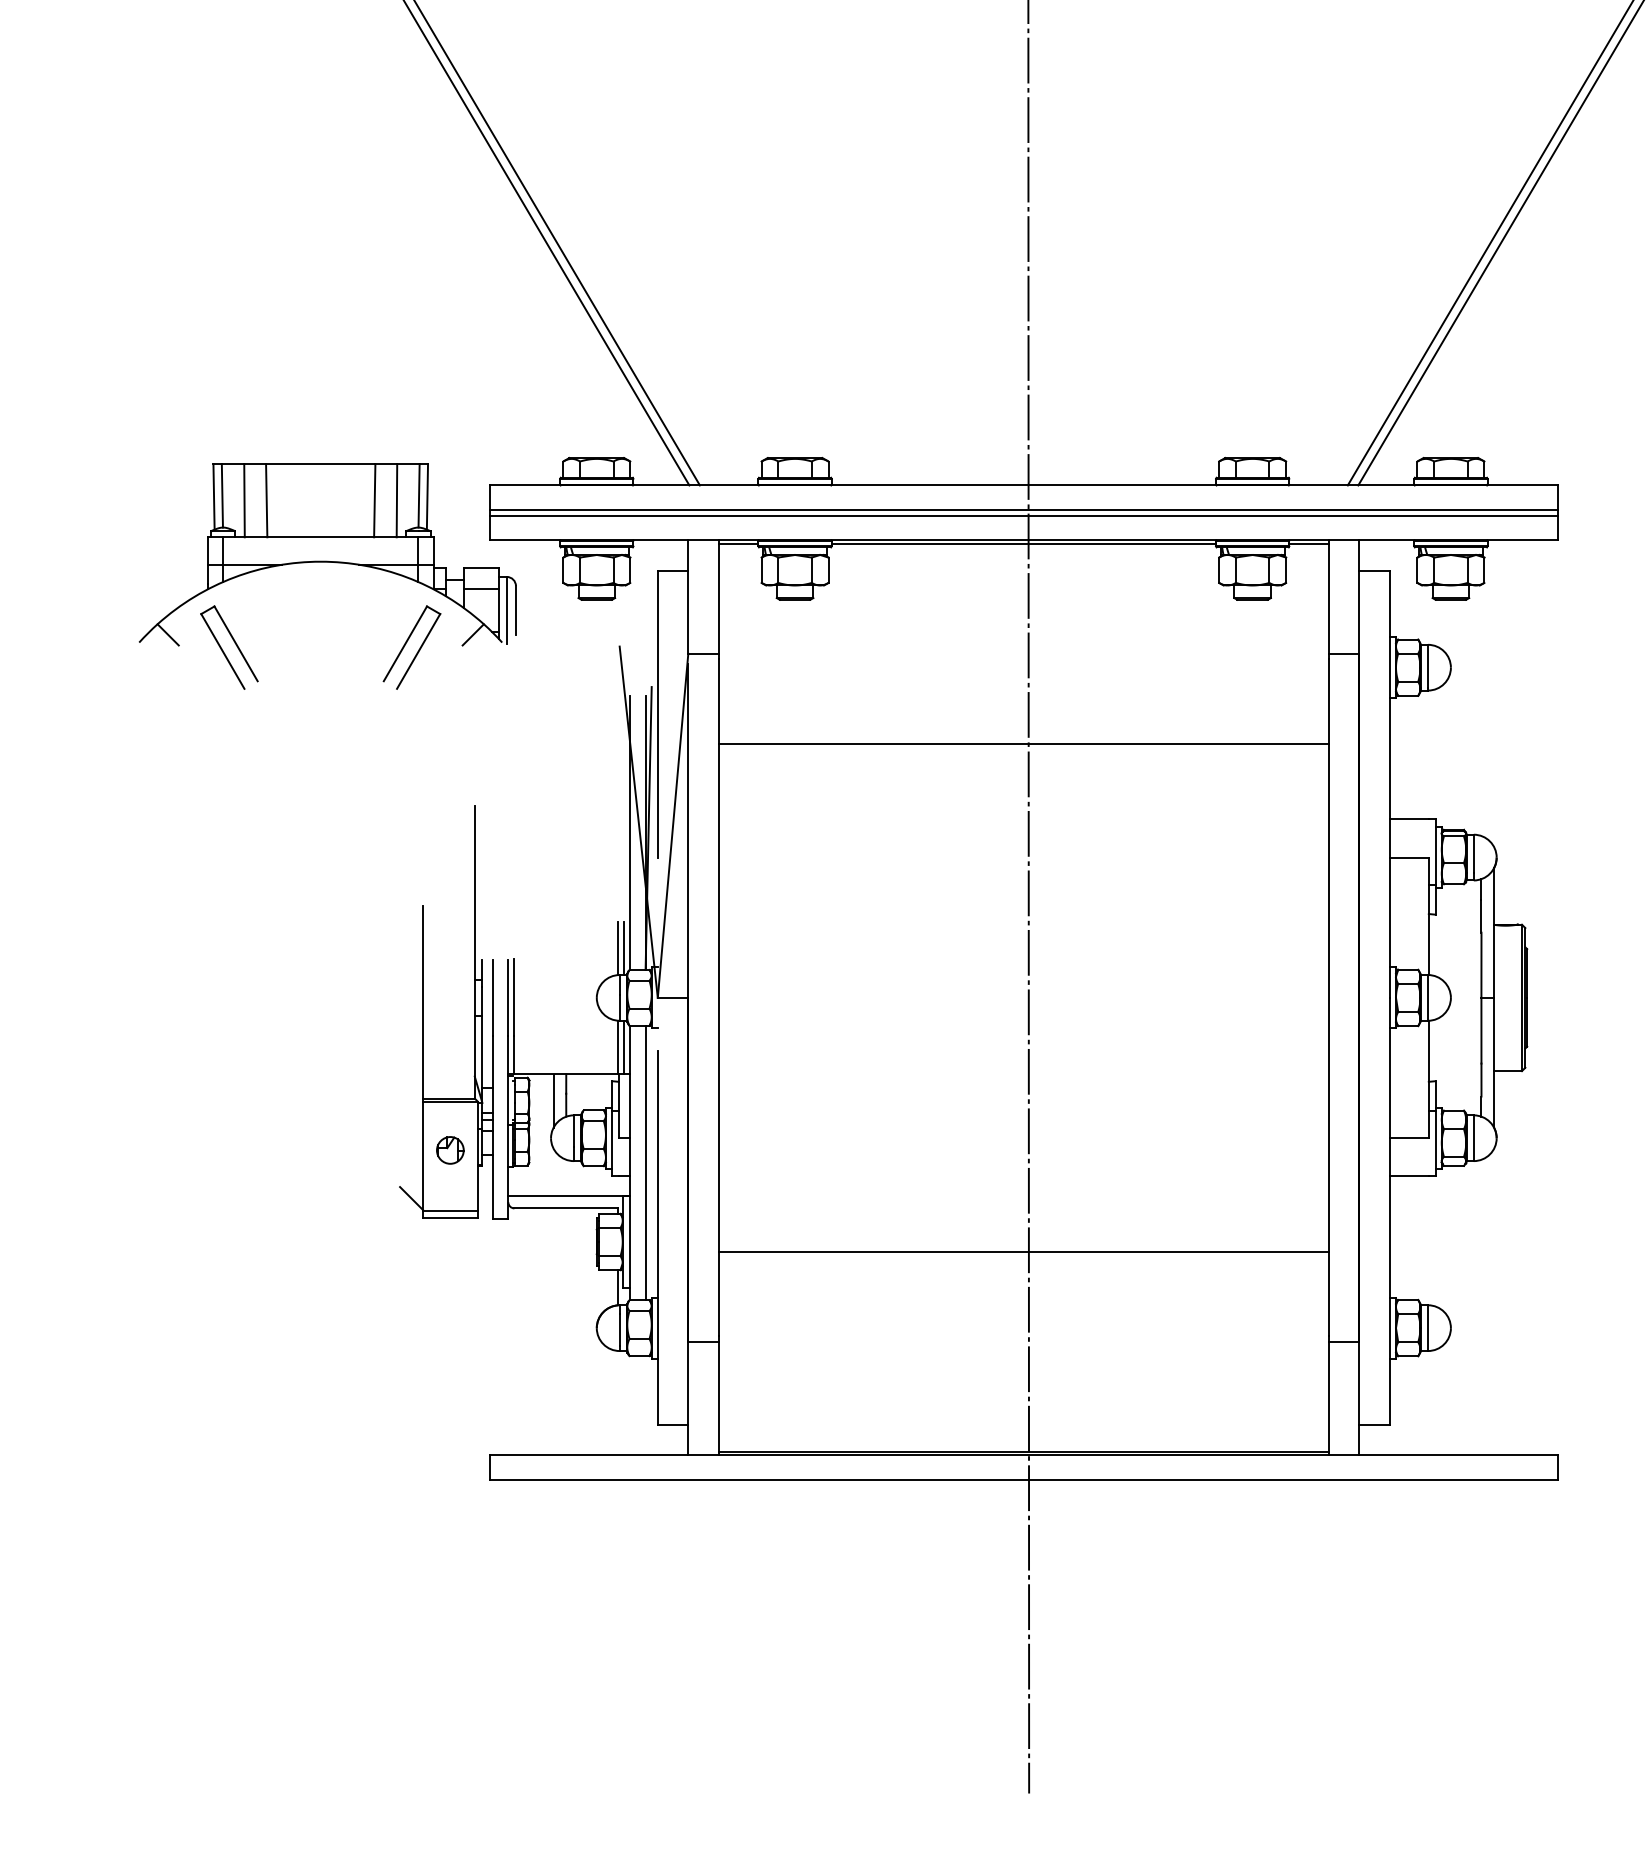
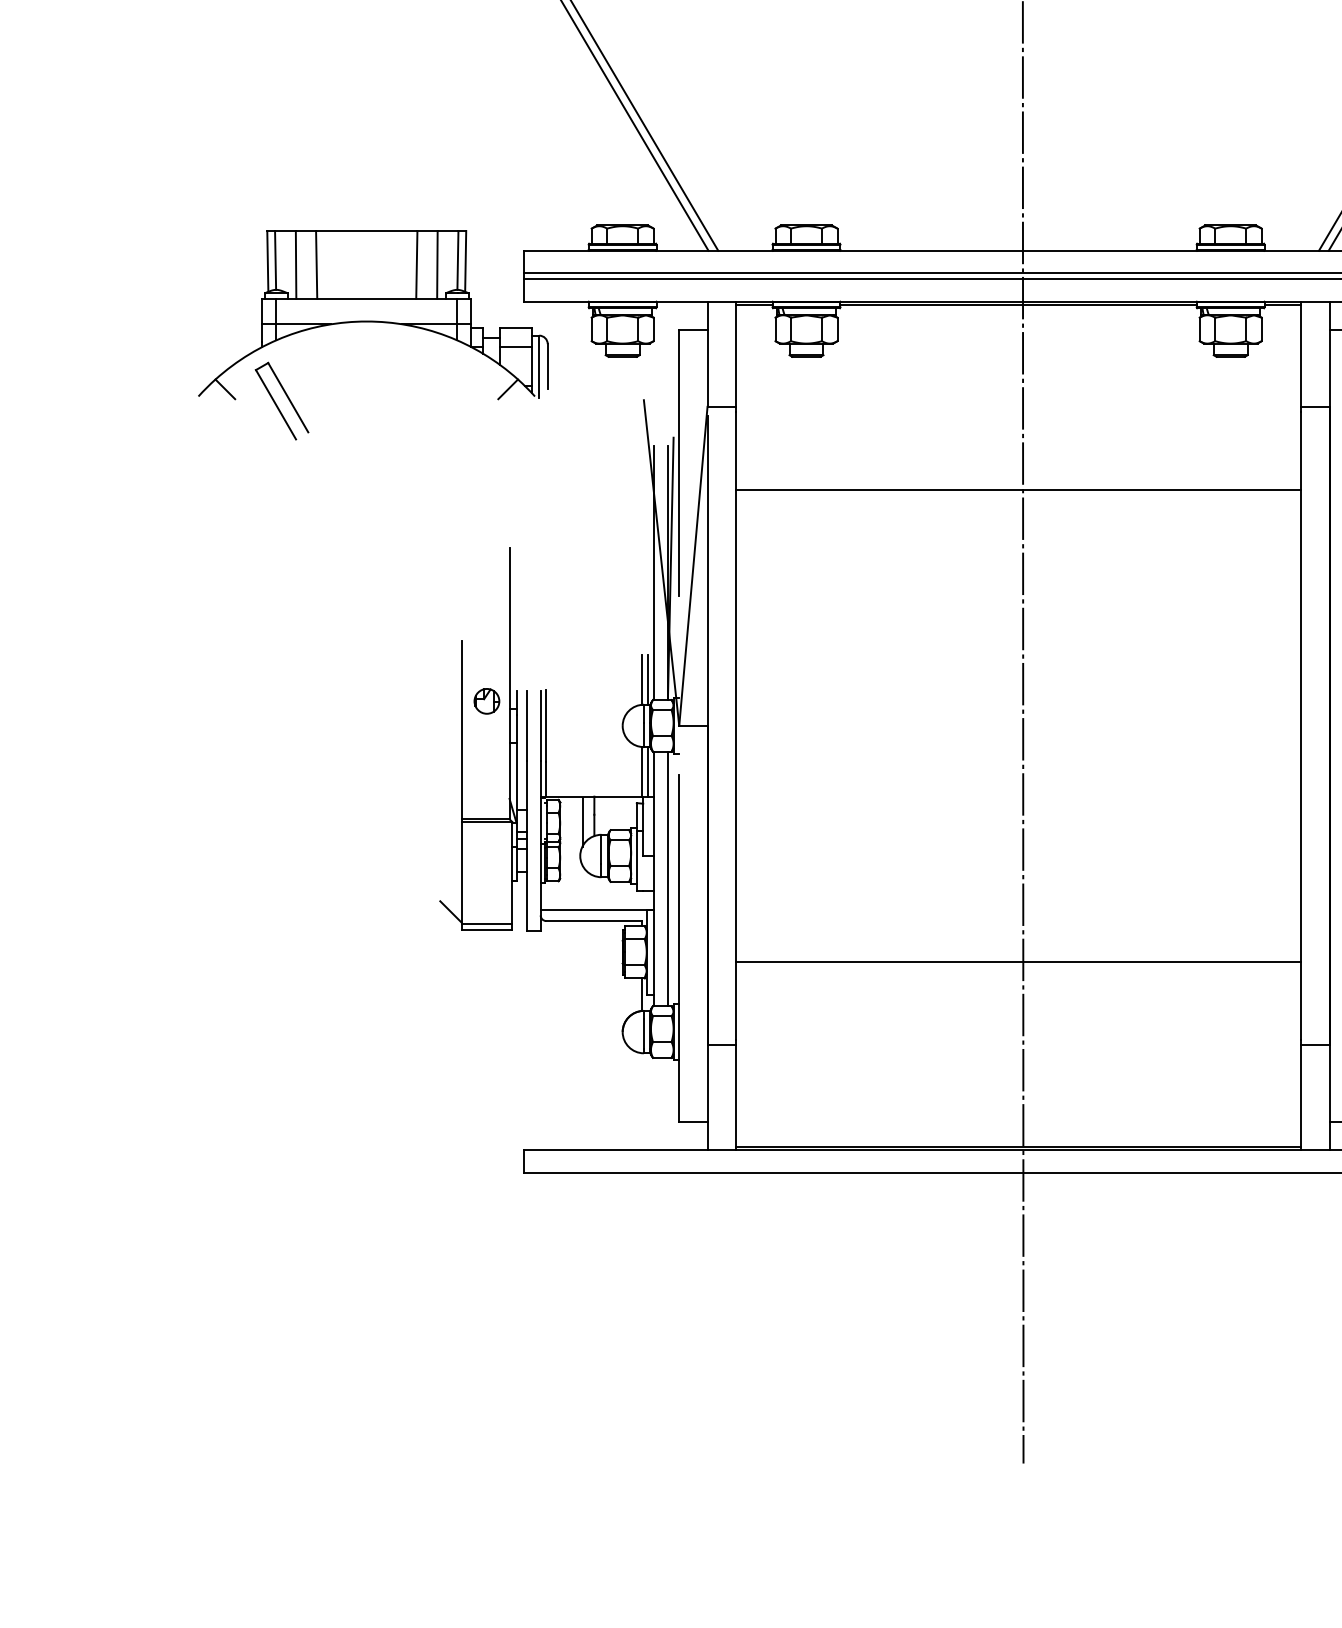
part: (411, 647) -> (450, 401), removed
part: (450, 1150) -> (487, 701), moved

